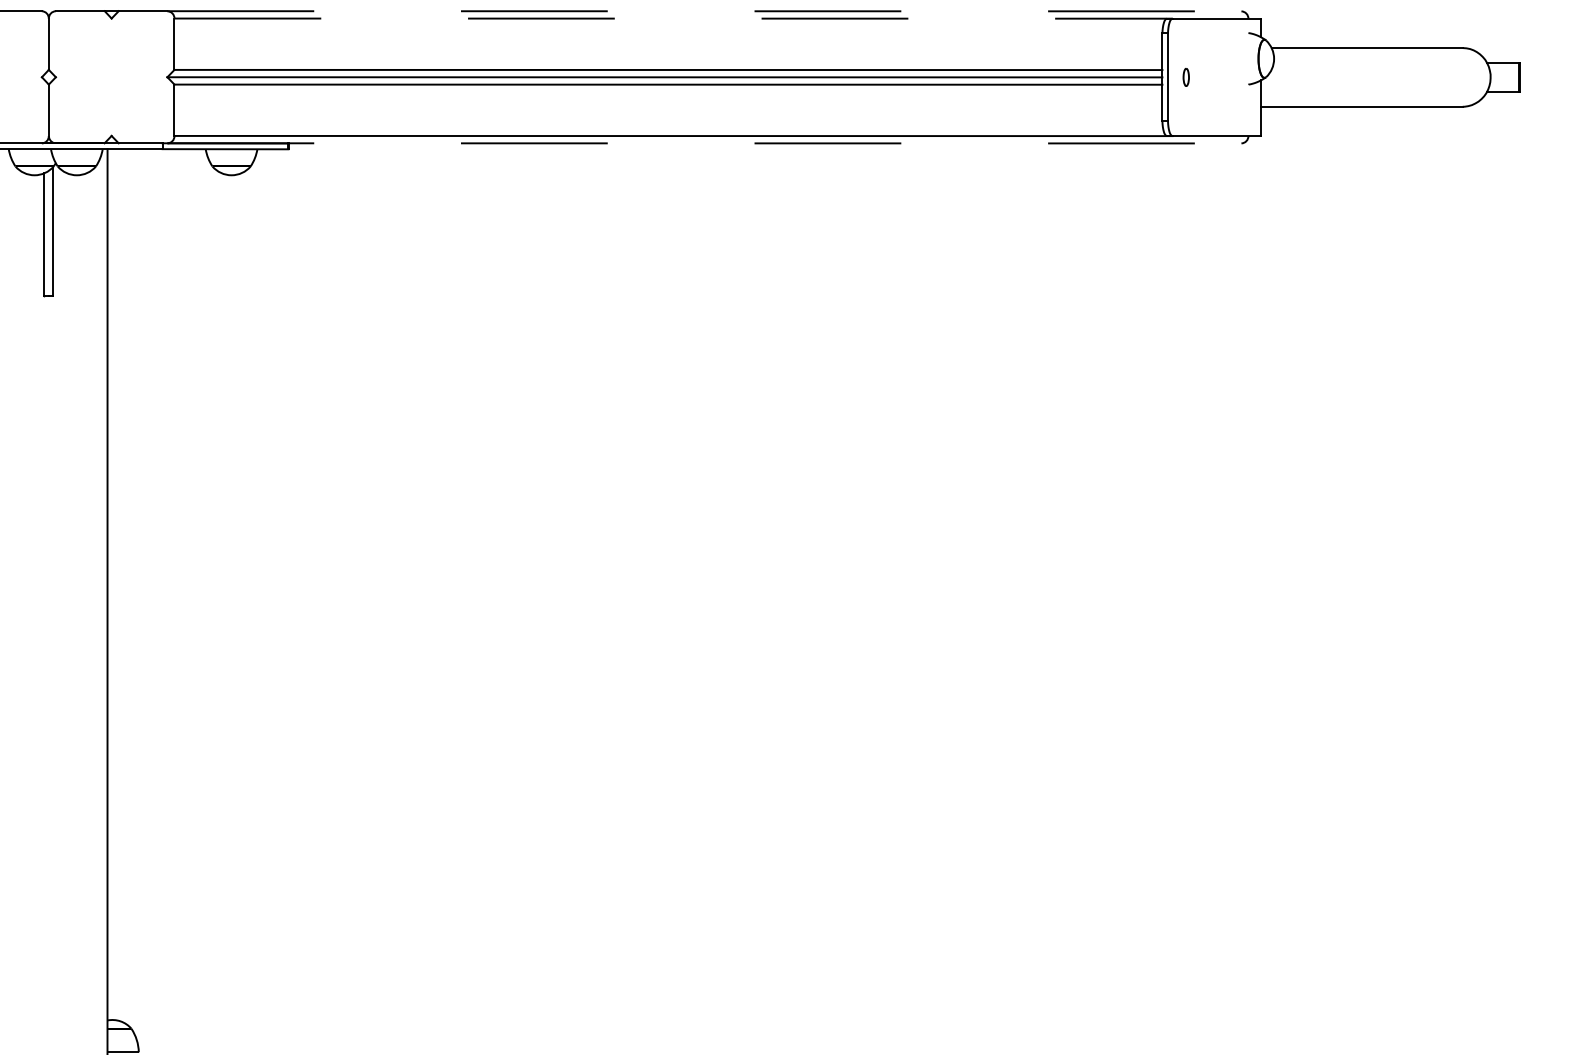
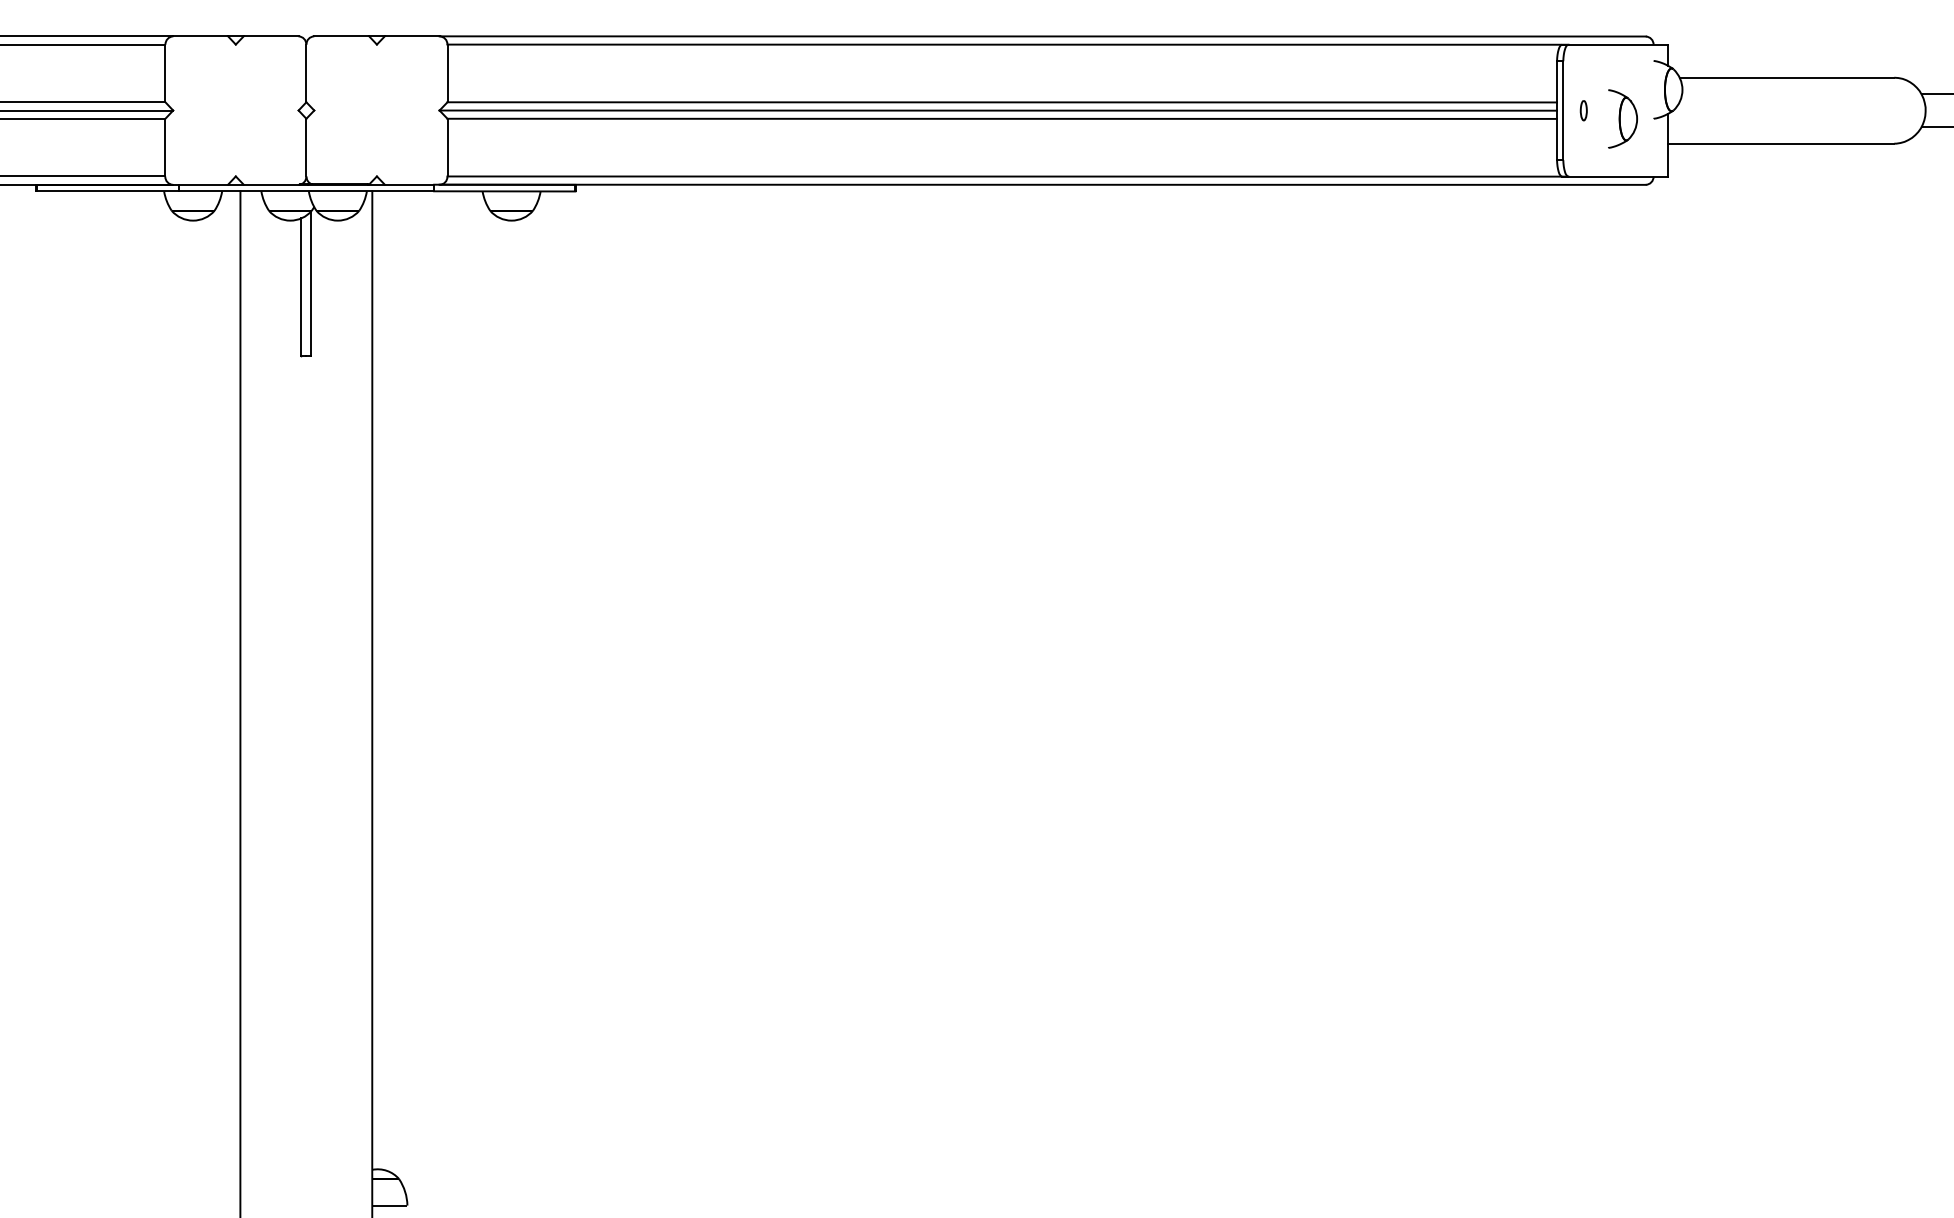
line: (705, 11) -> (1043, 36), dashed -> solid
line: (674, 18) -> (1008, 44), dashed -> solid
part: (1220, 84) -> (1622, 118), added
line: (705, 143) -> (1043, 184), dashed -> solid

